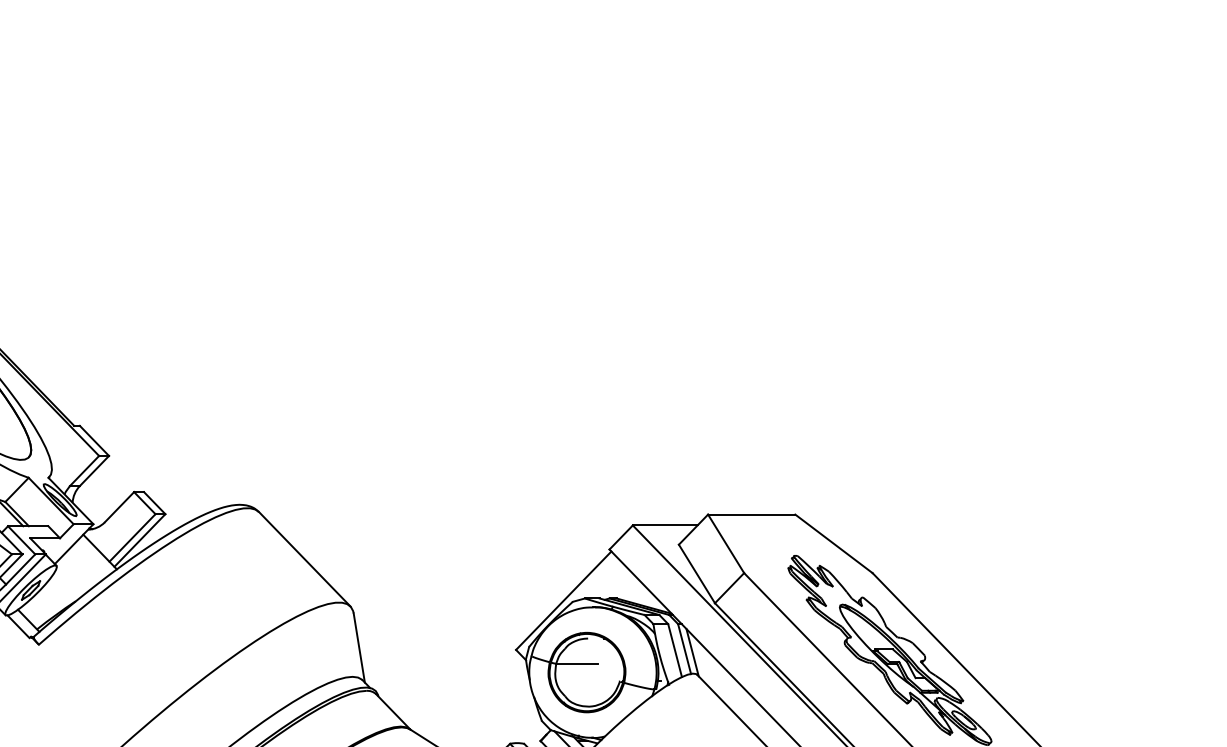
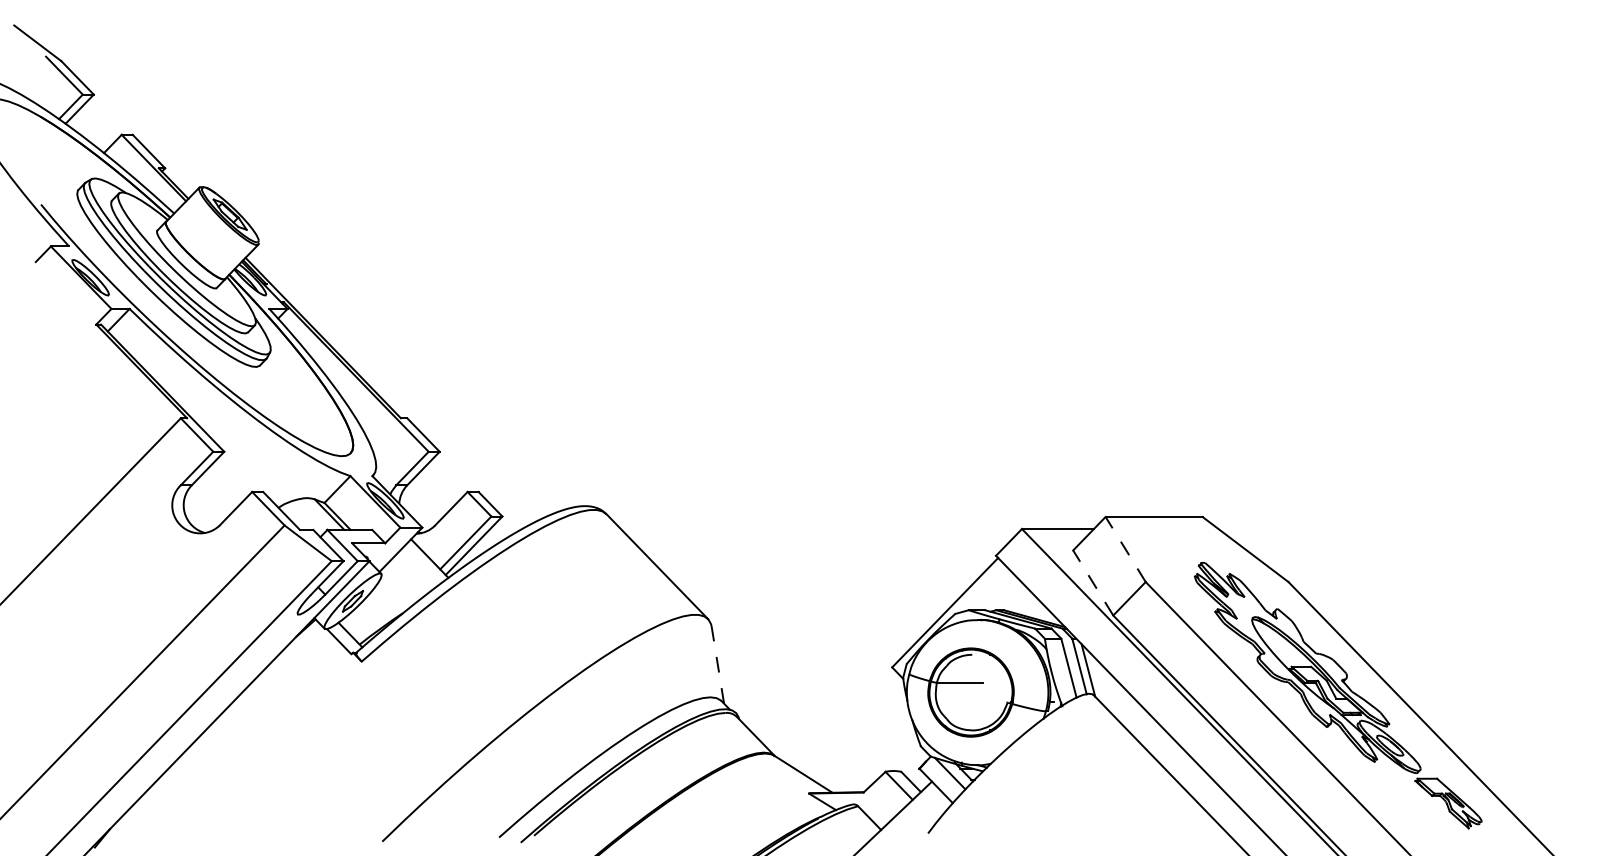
line: (725, 543) -> (1125, 549), solid -> dashed
line: (696, 573) -> (1092, 582), solid -> dashed
line: (358, 648) -> (717, 665), solid -> dashed

